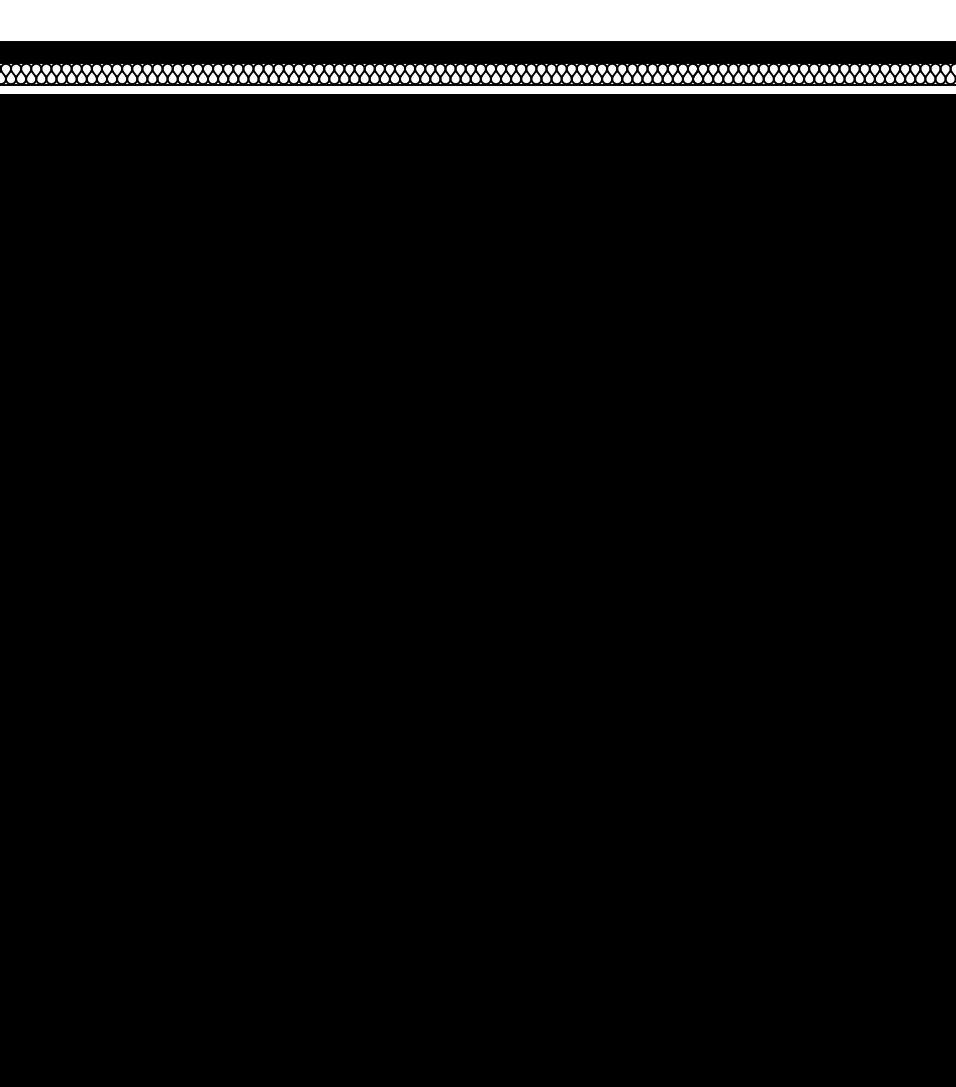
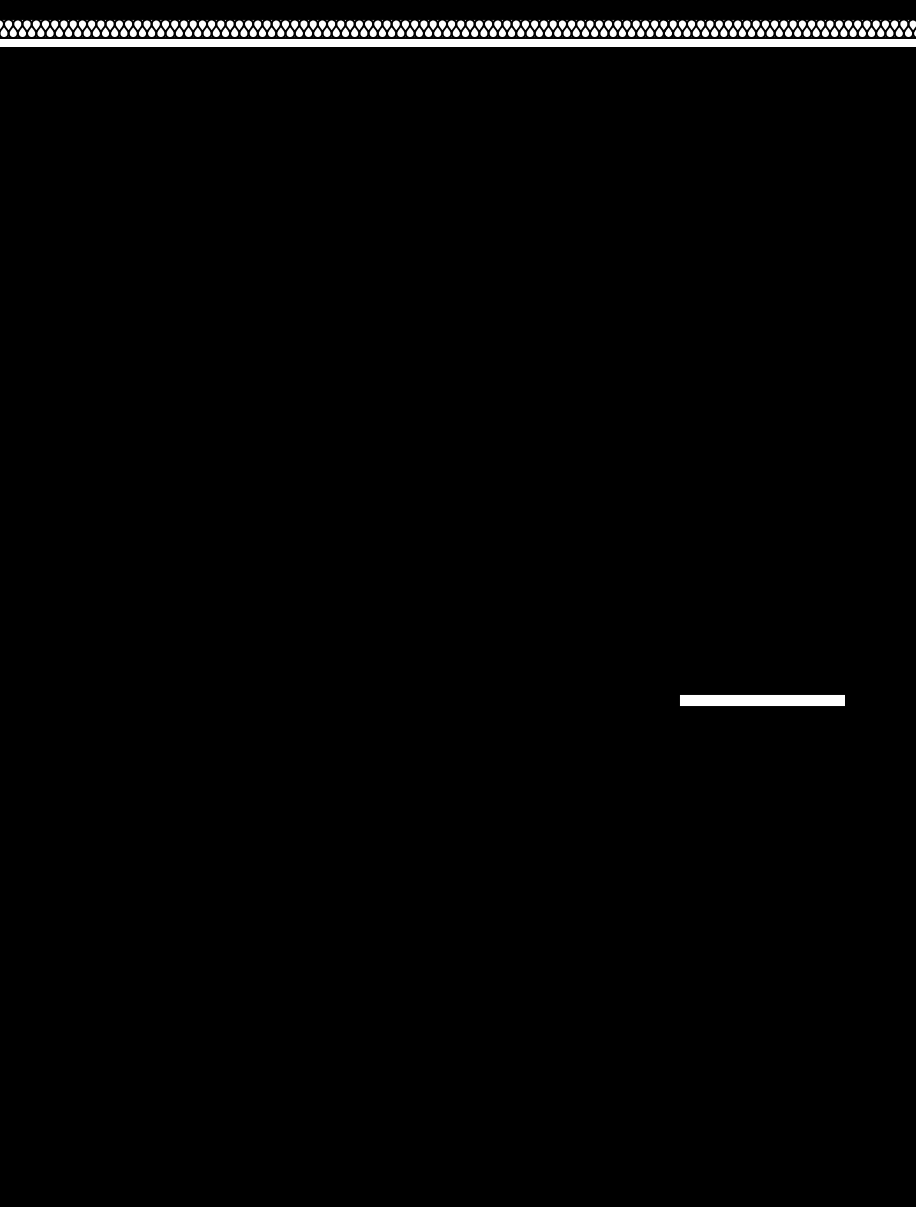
fill: (800, 808) -> (762, 699), removed

